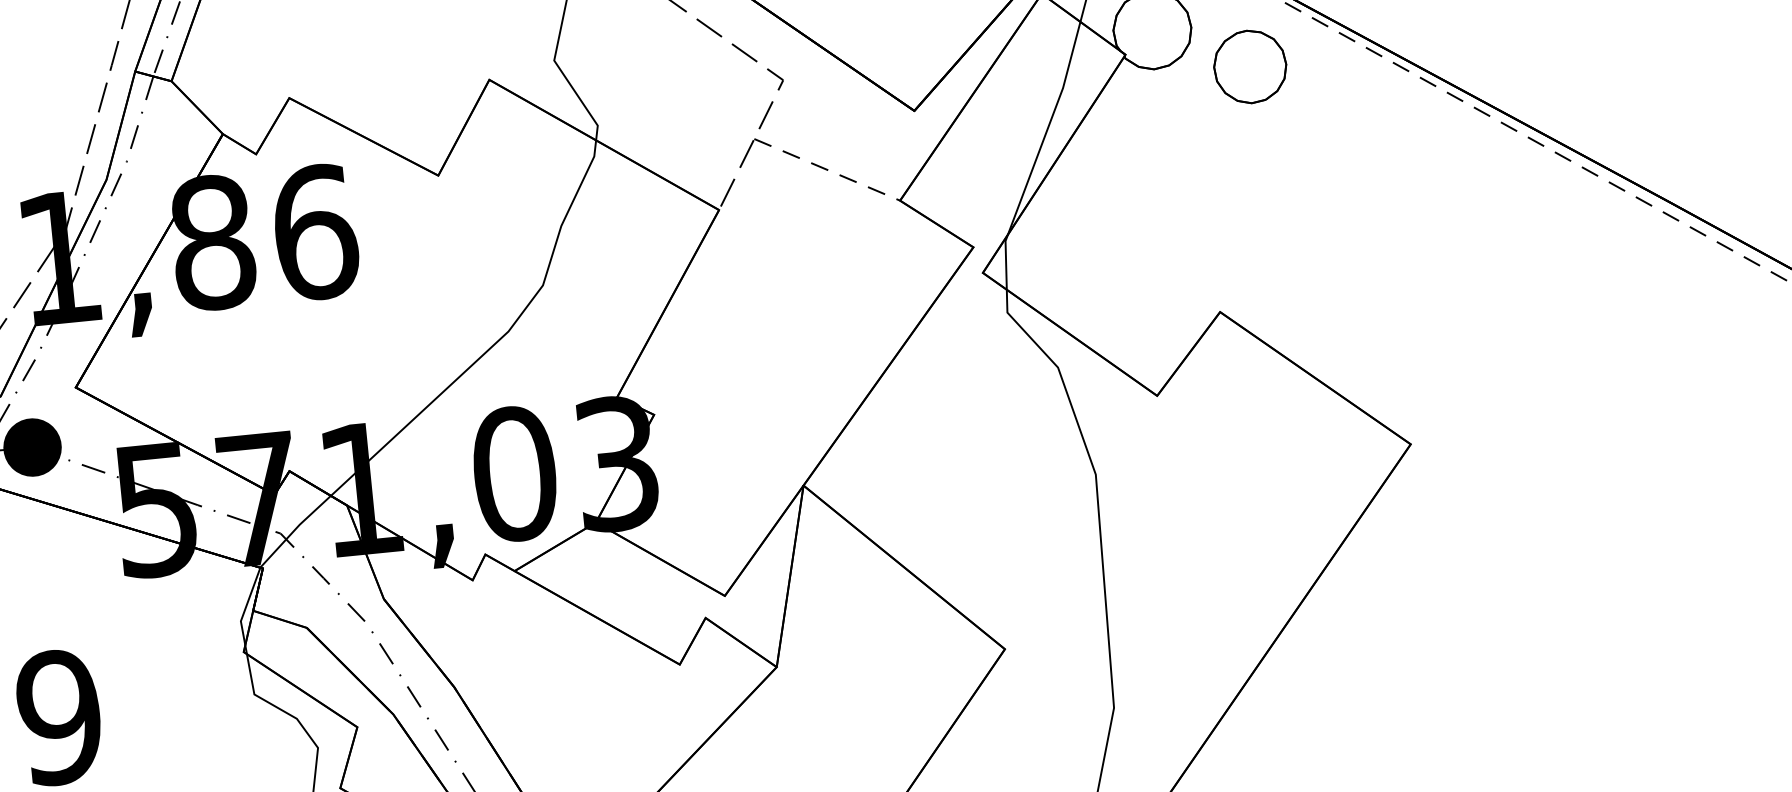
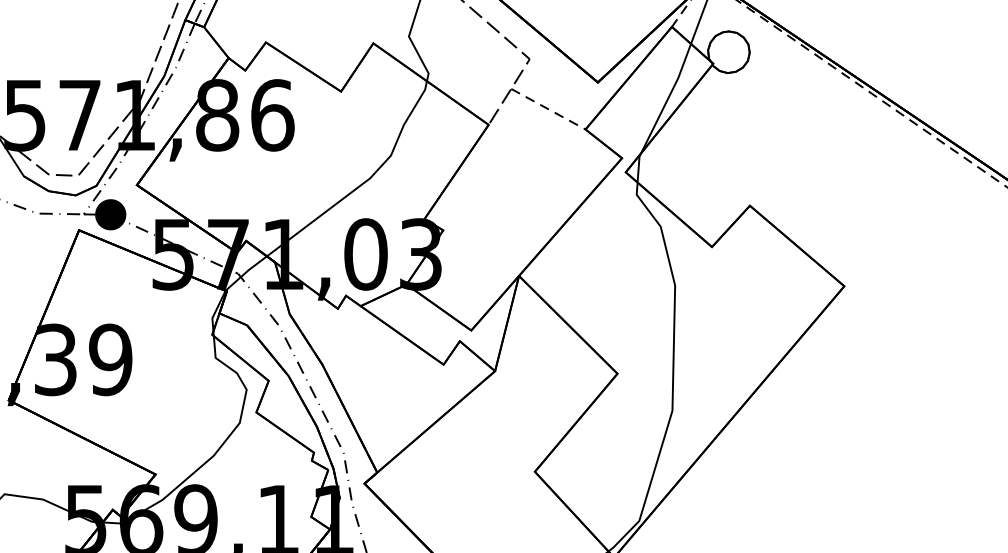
part: (1249, 66) -> (778, 76), removed

